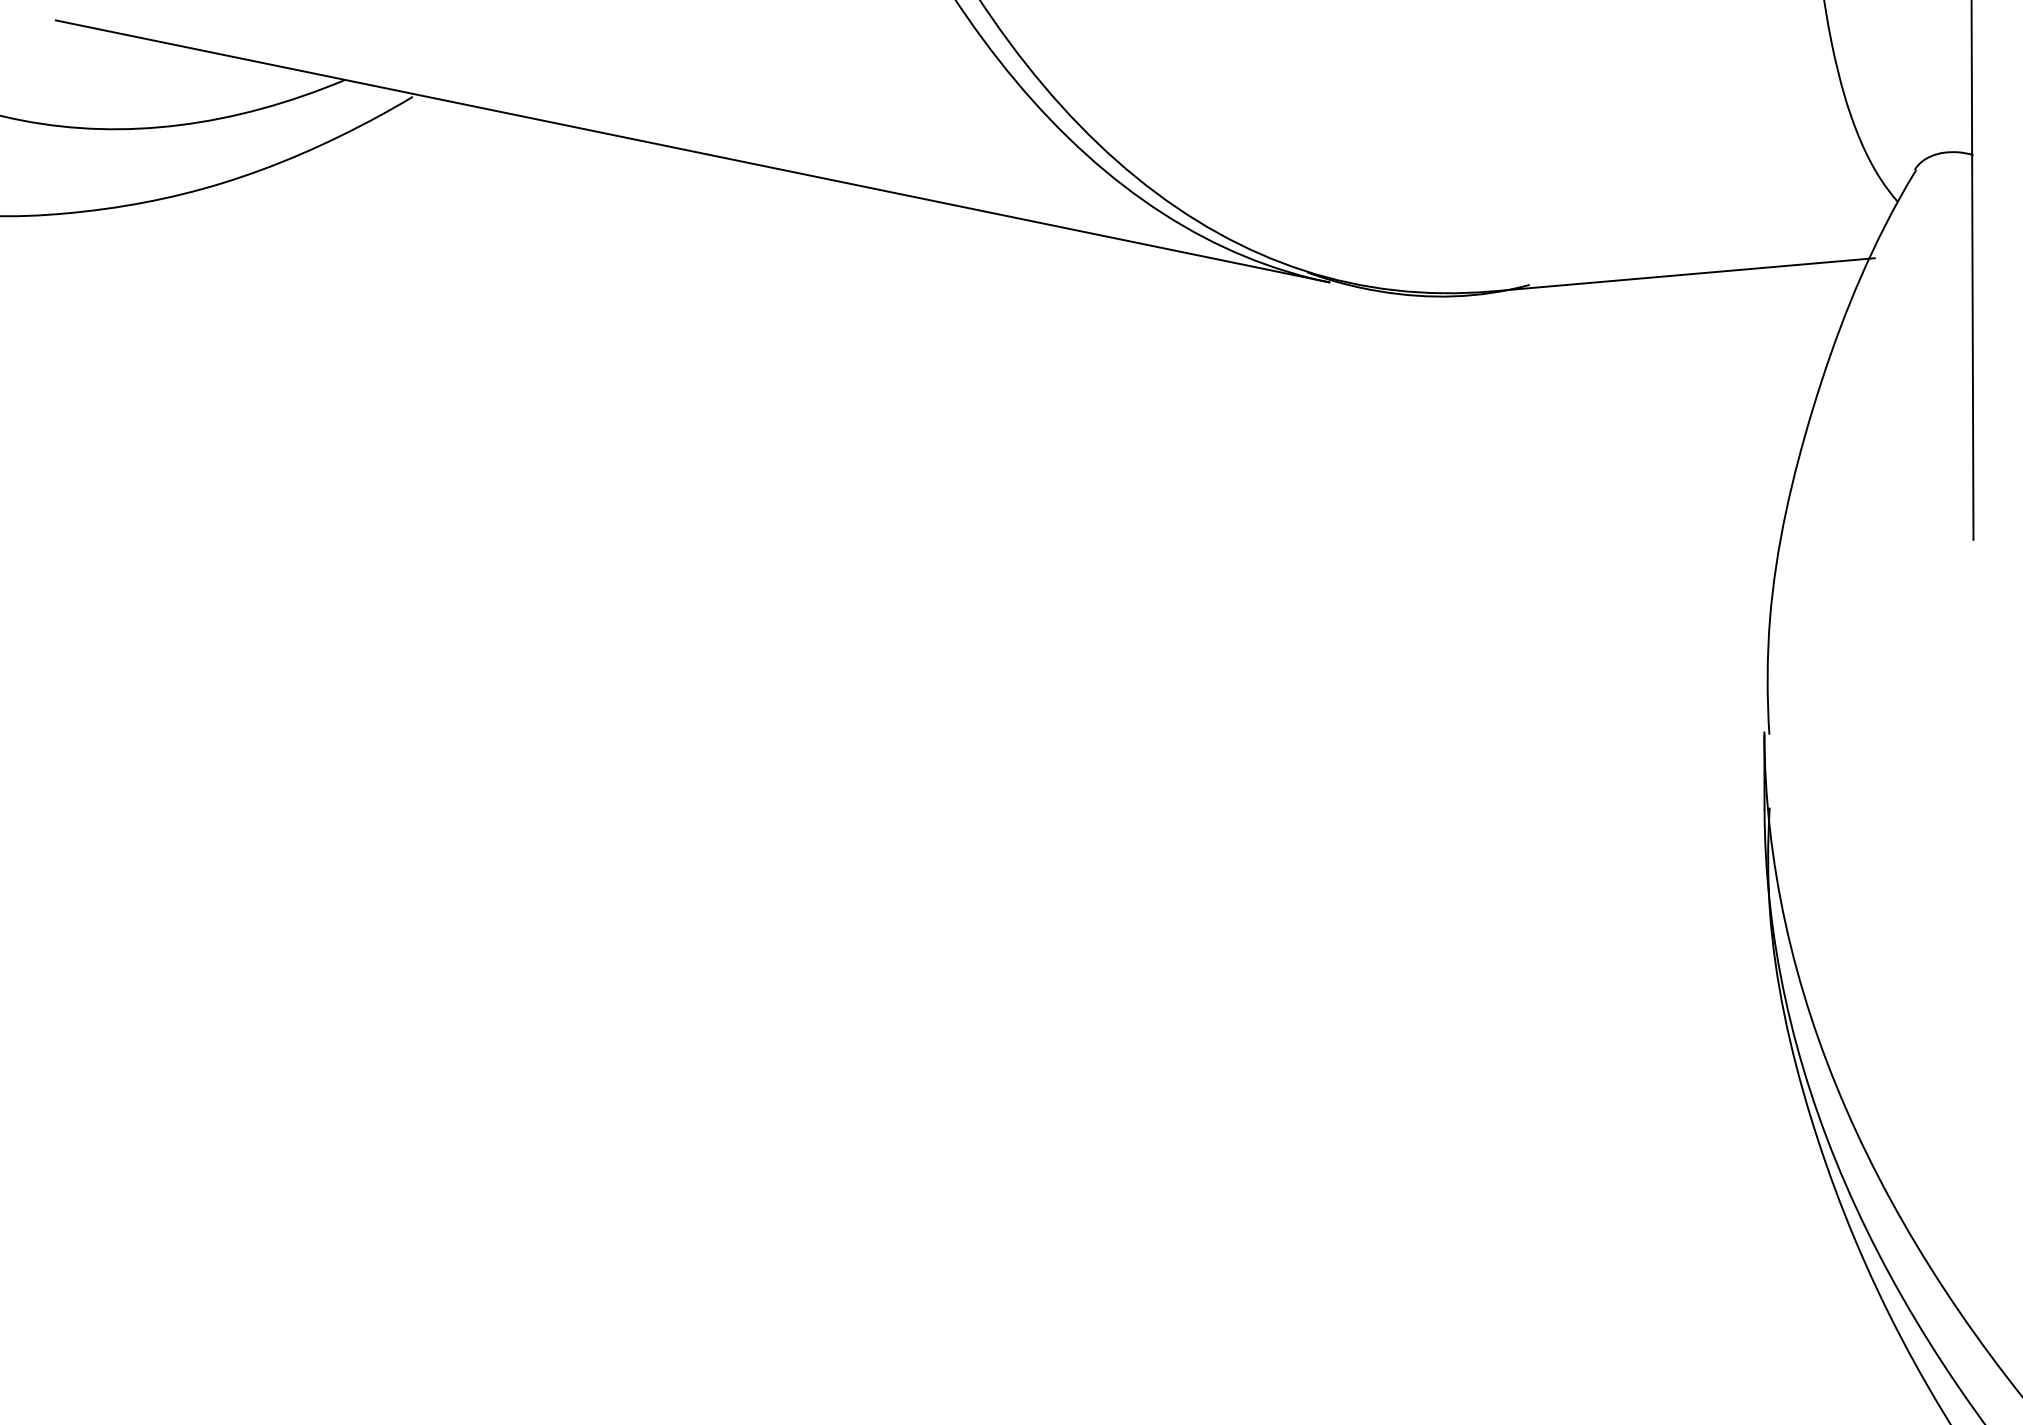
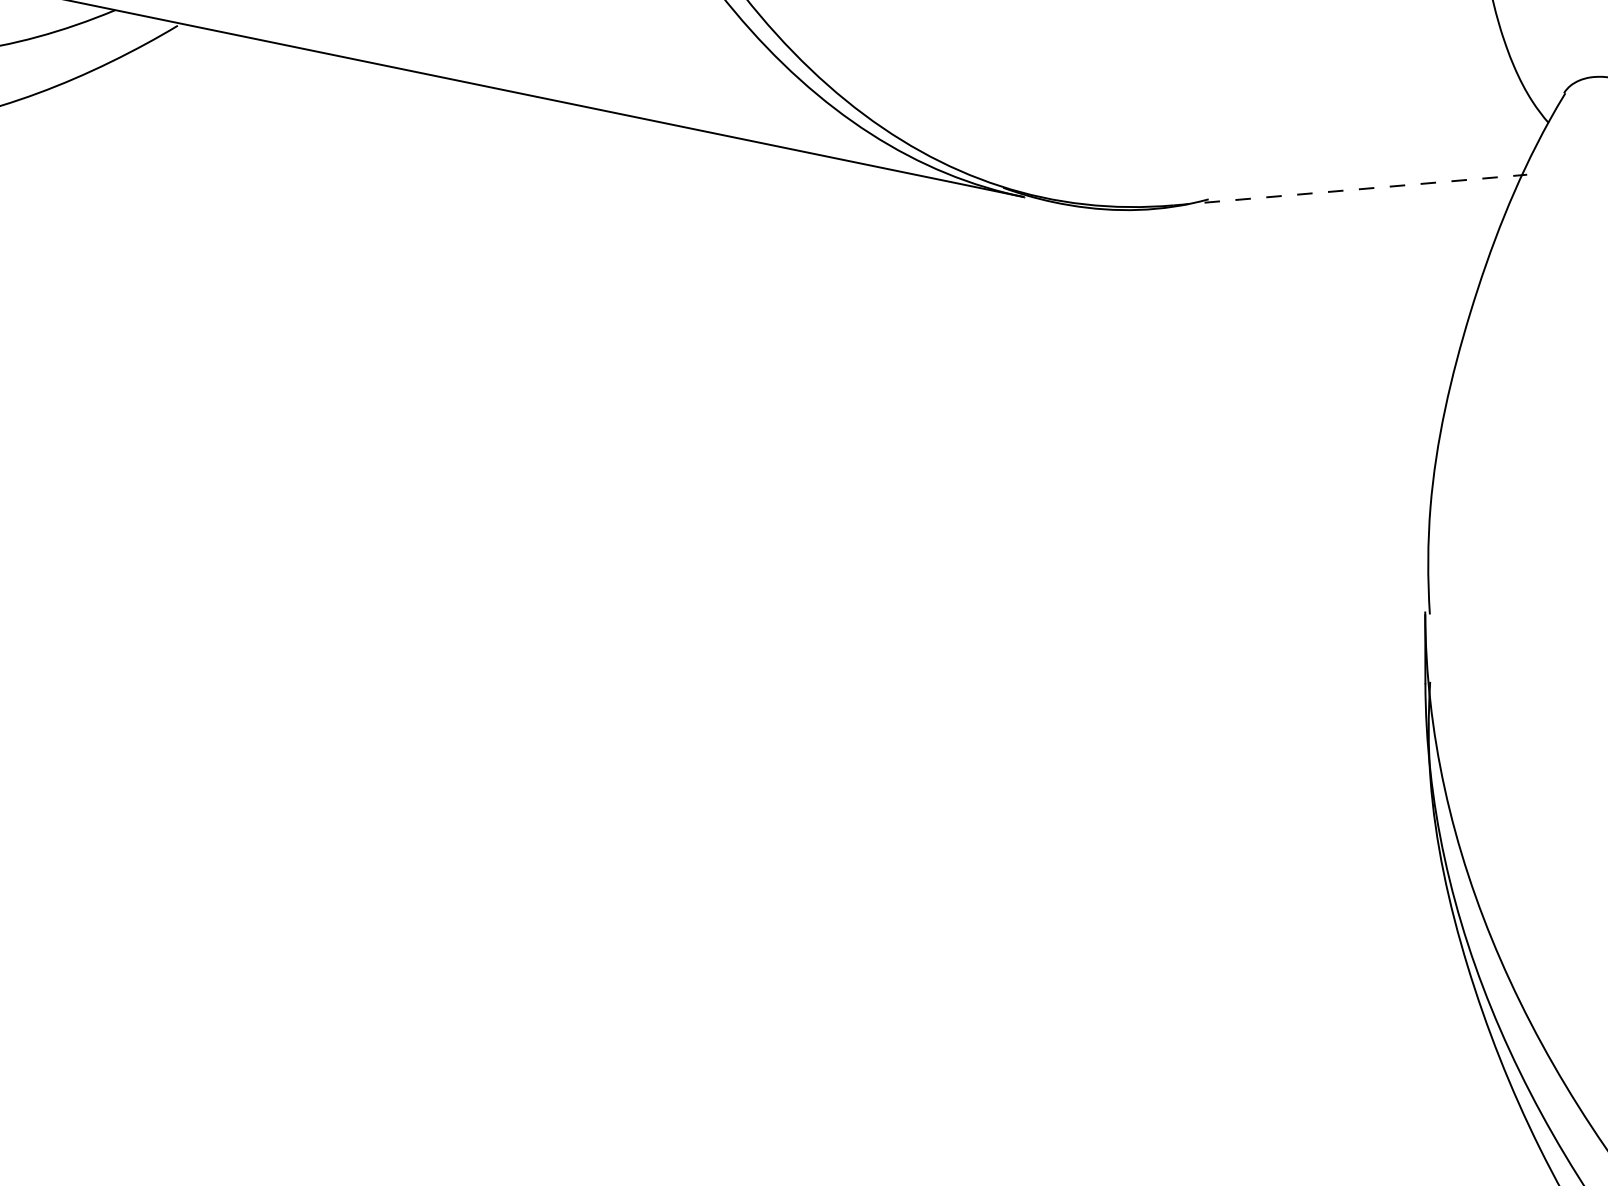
line: (1683, 274) -> (1350, 189), solid -> dashed

